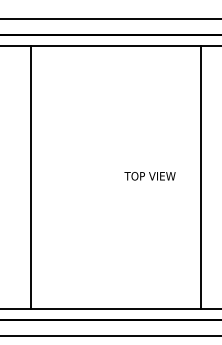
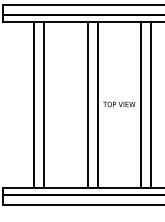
line: (13, 176) -> (33, 104), added
line: (99, 176) -> (87, 104), added
line: (115, 176) -> (97, 104), added
line: (185, 176) -> (141, 104), added

